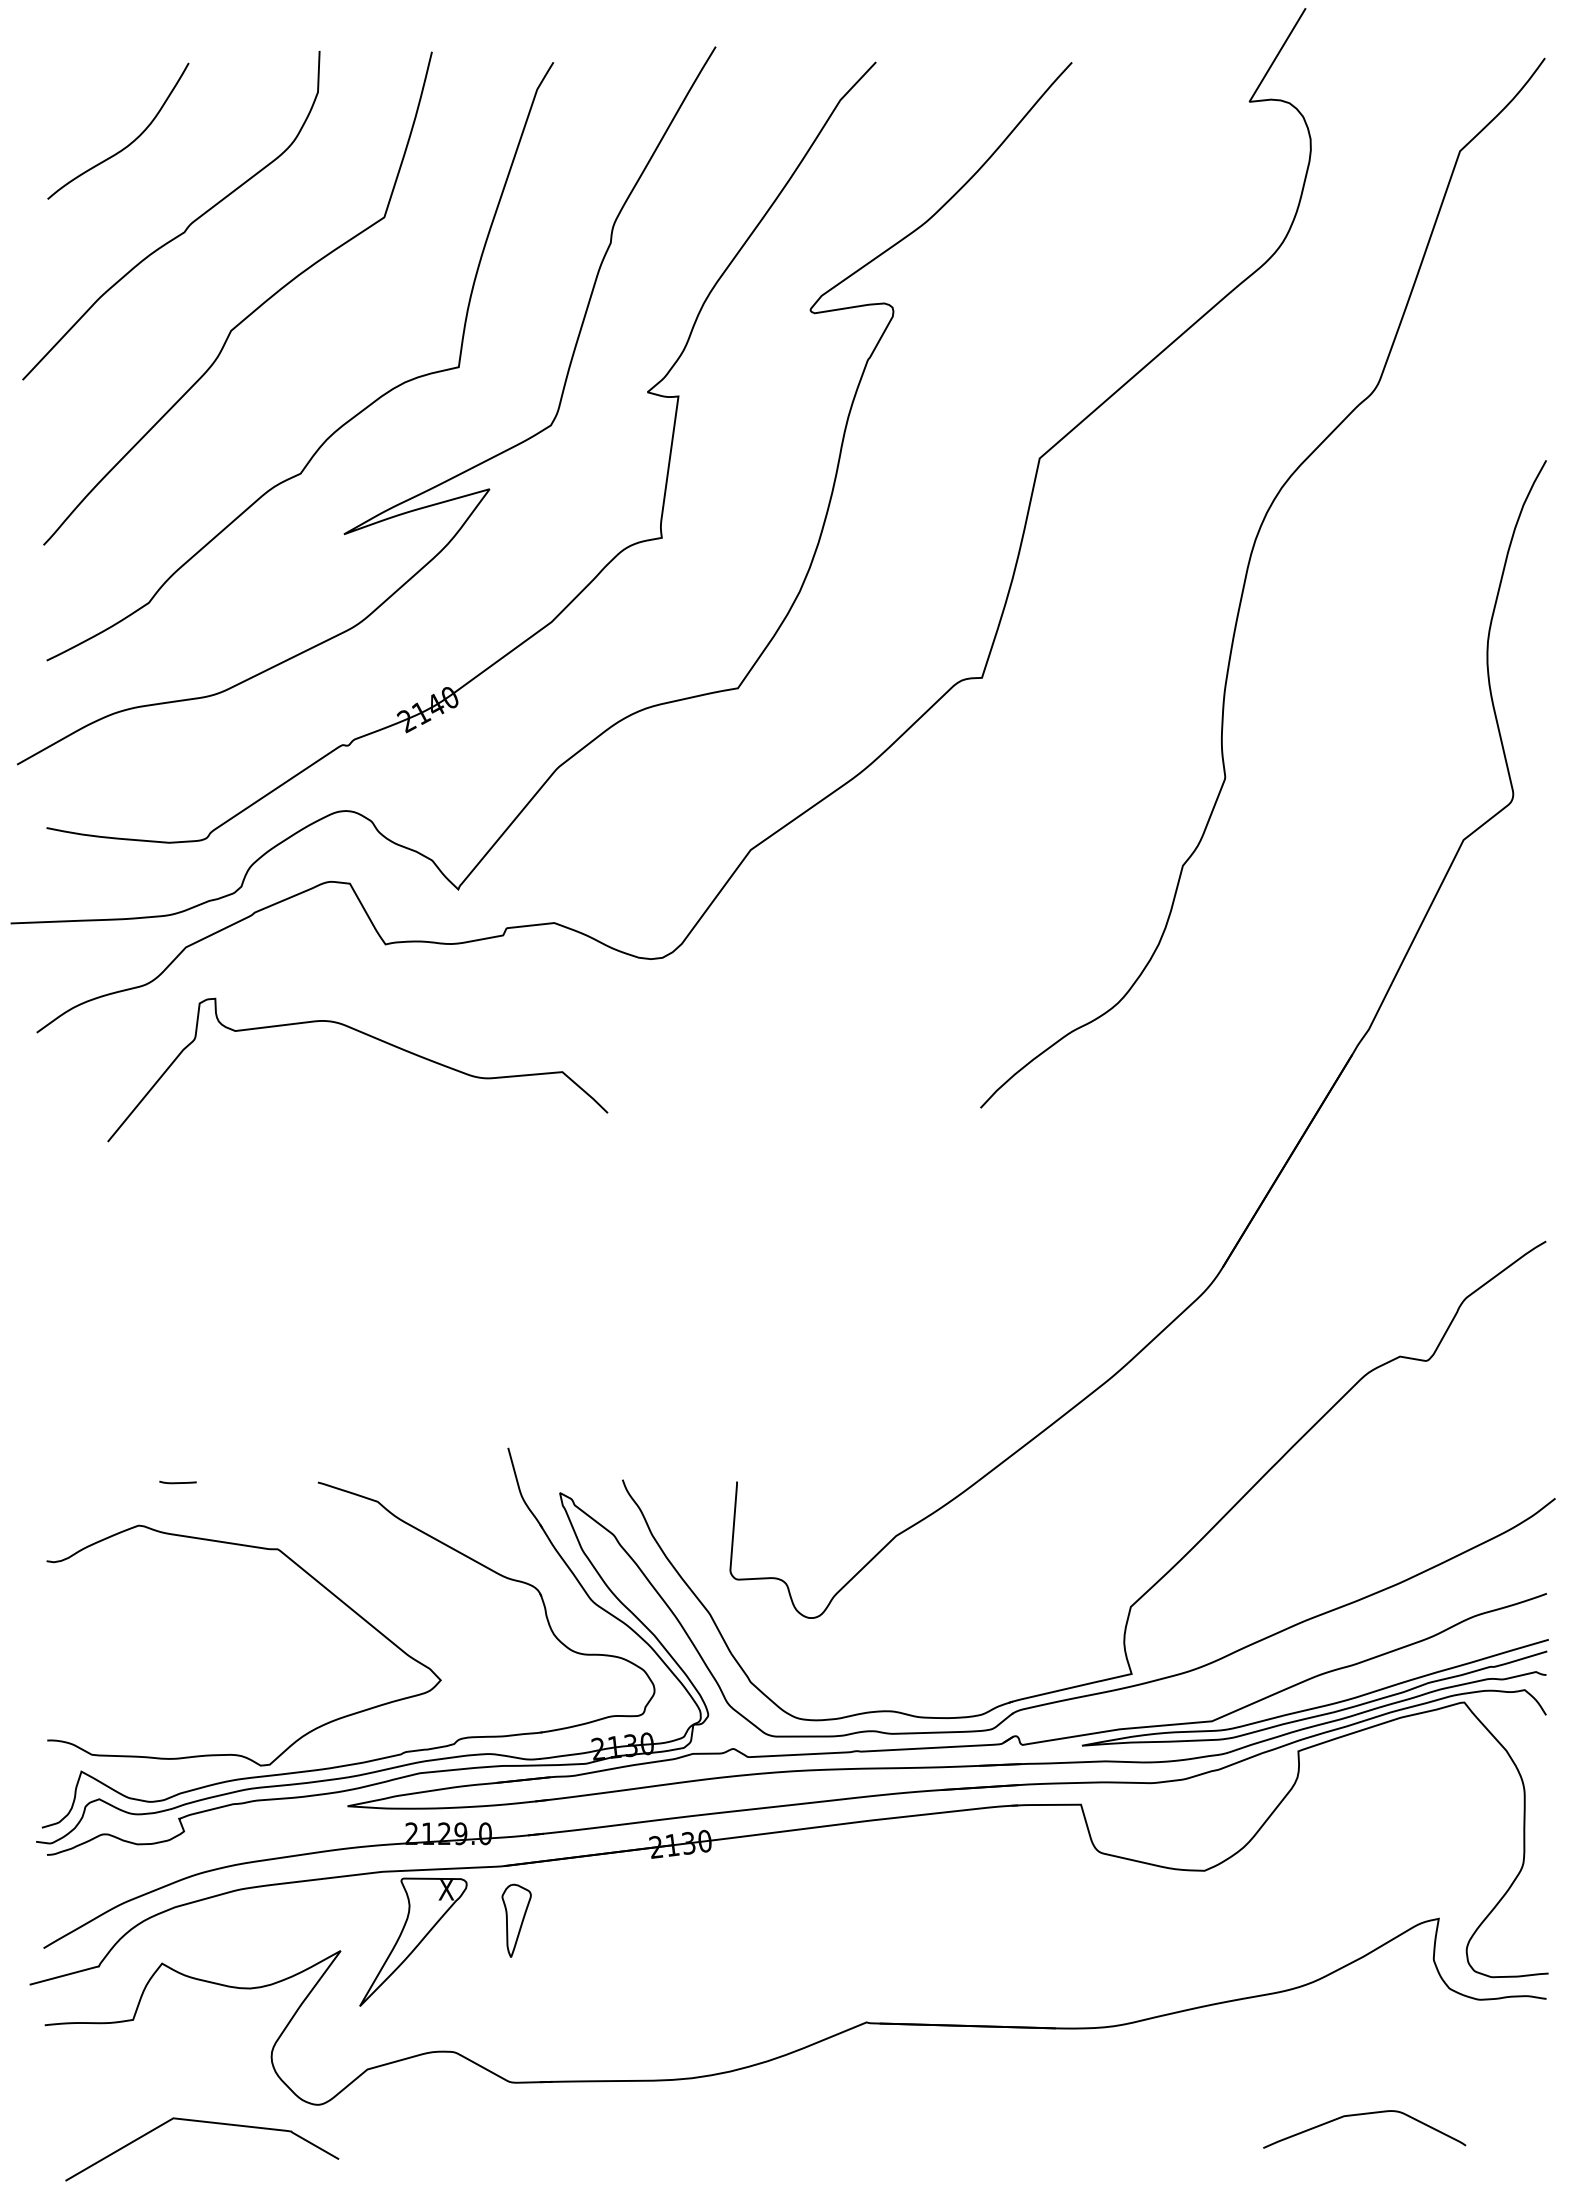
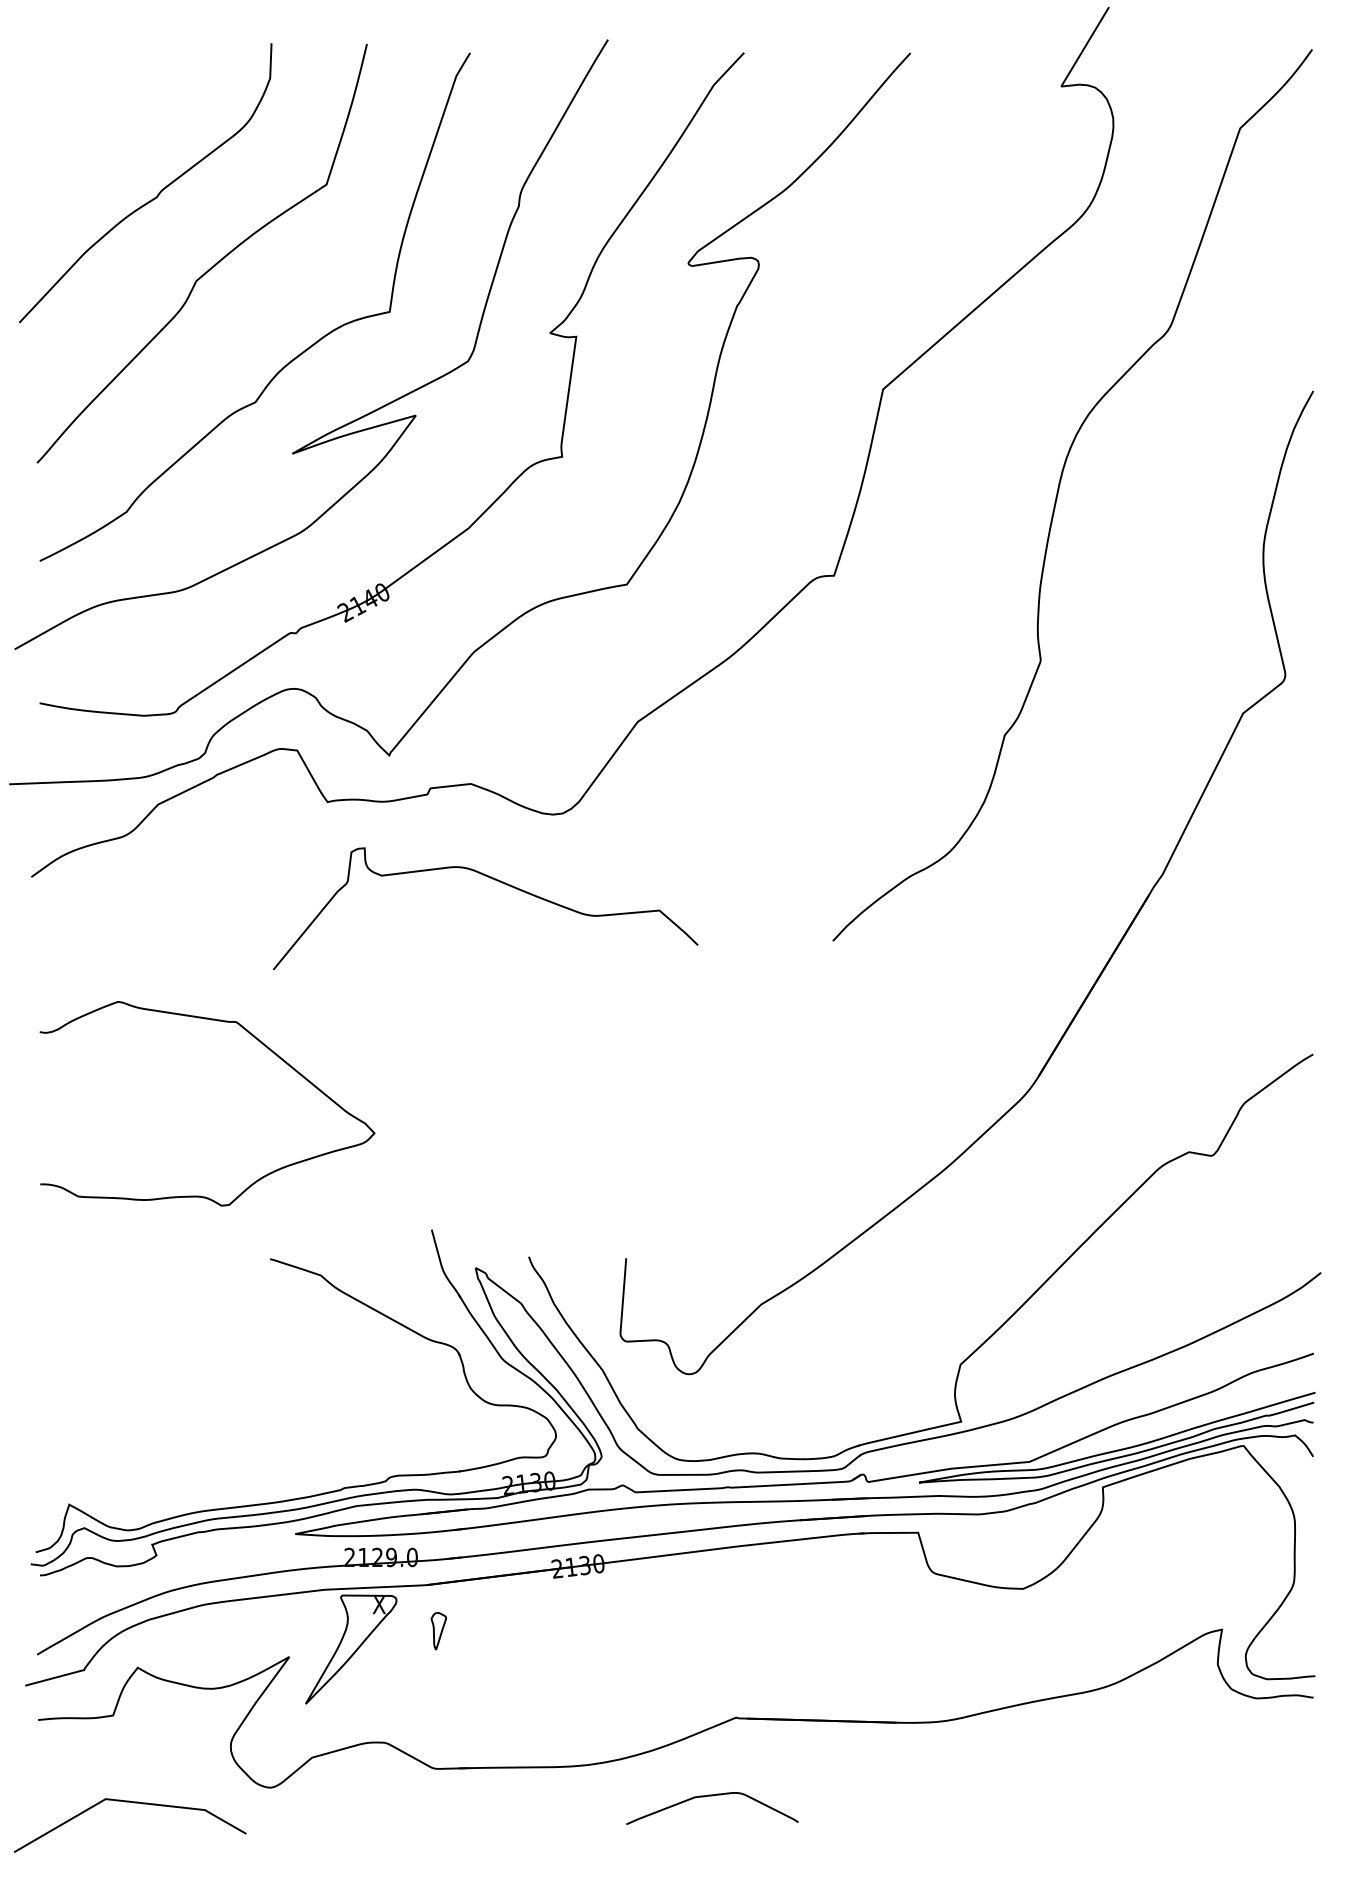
curve: (130, 142) -> (110, 121), removed
curve: (368, 1036) -> (494, 880), moved
curve: (177, 1482) -> (150, 1259), removed
curve: (303, 1571) -> (257, 1040), moved
part: (516, 1920) -> (438, 1631), size x0.6
curve: (1361, 2115) -> (709, 1796), moved
curve: (208, 2123) -> (135, 1803), moved

